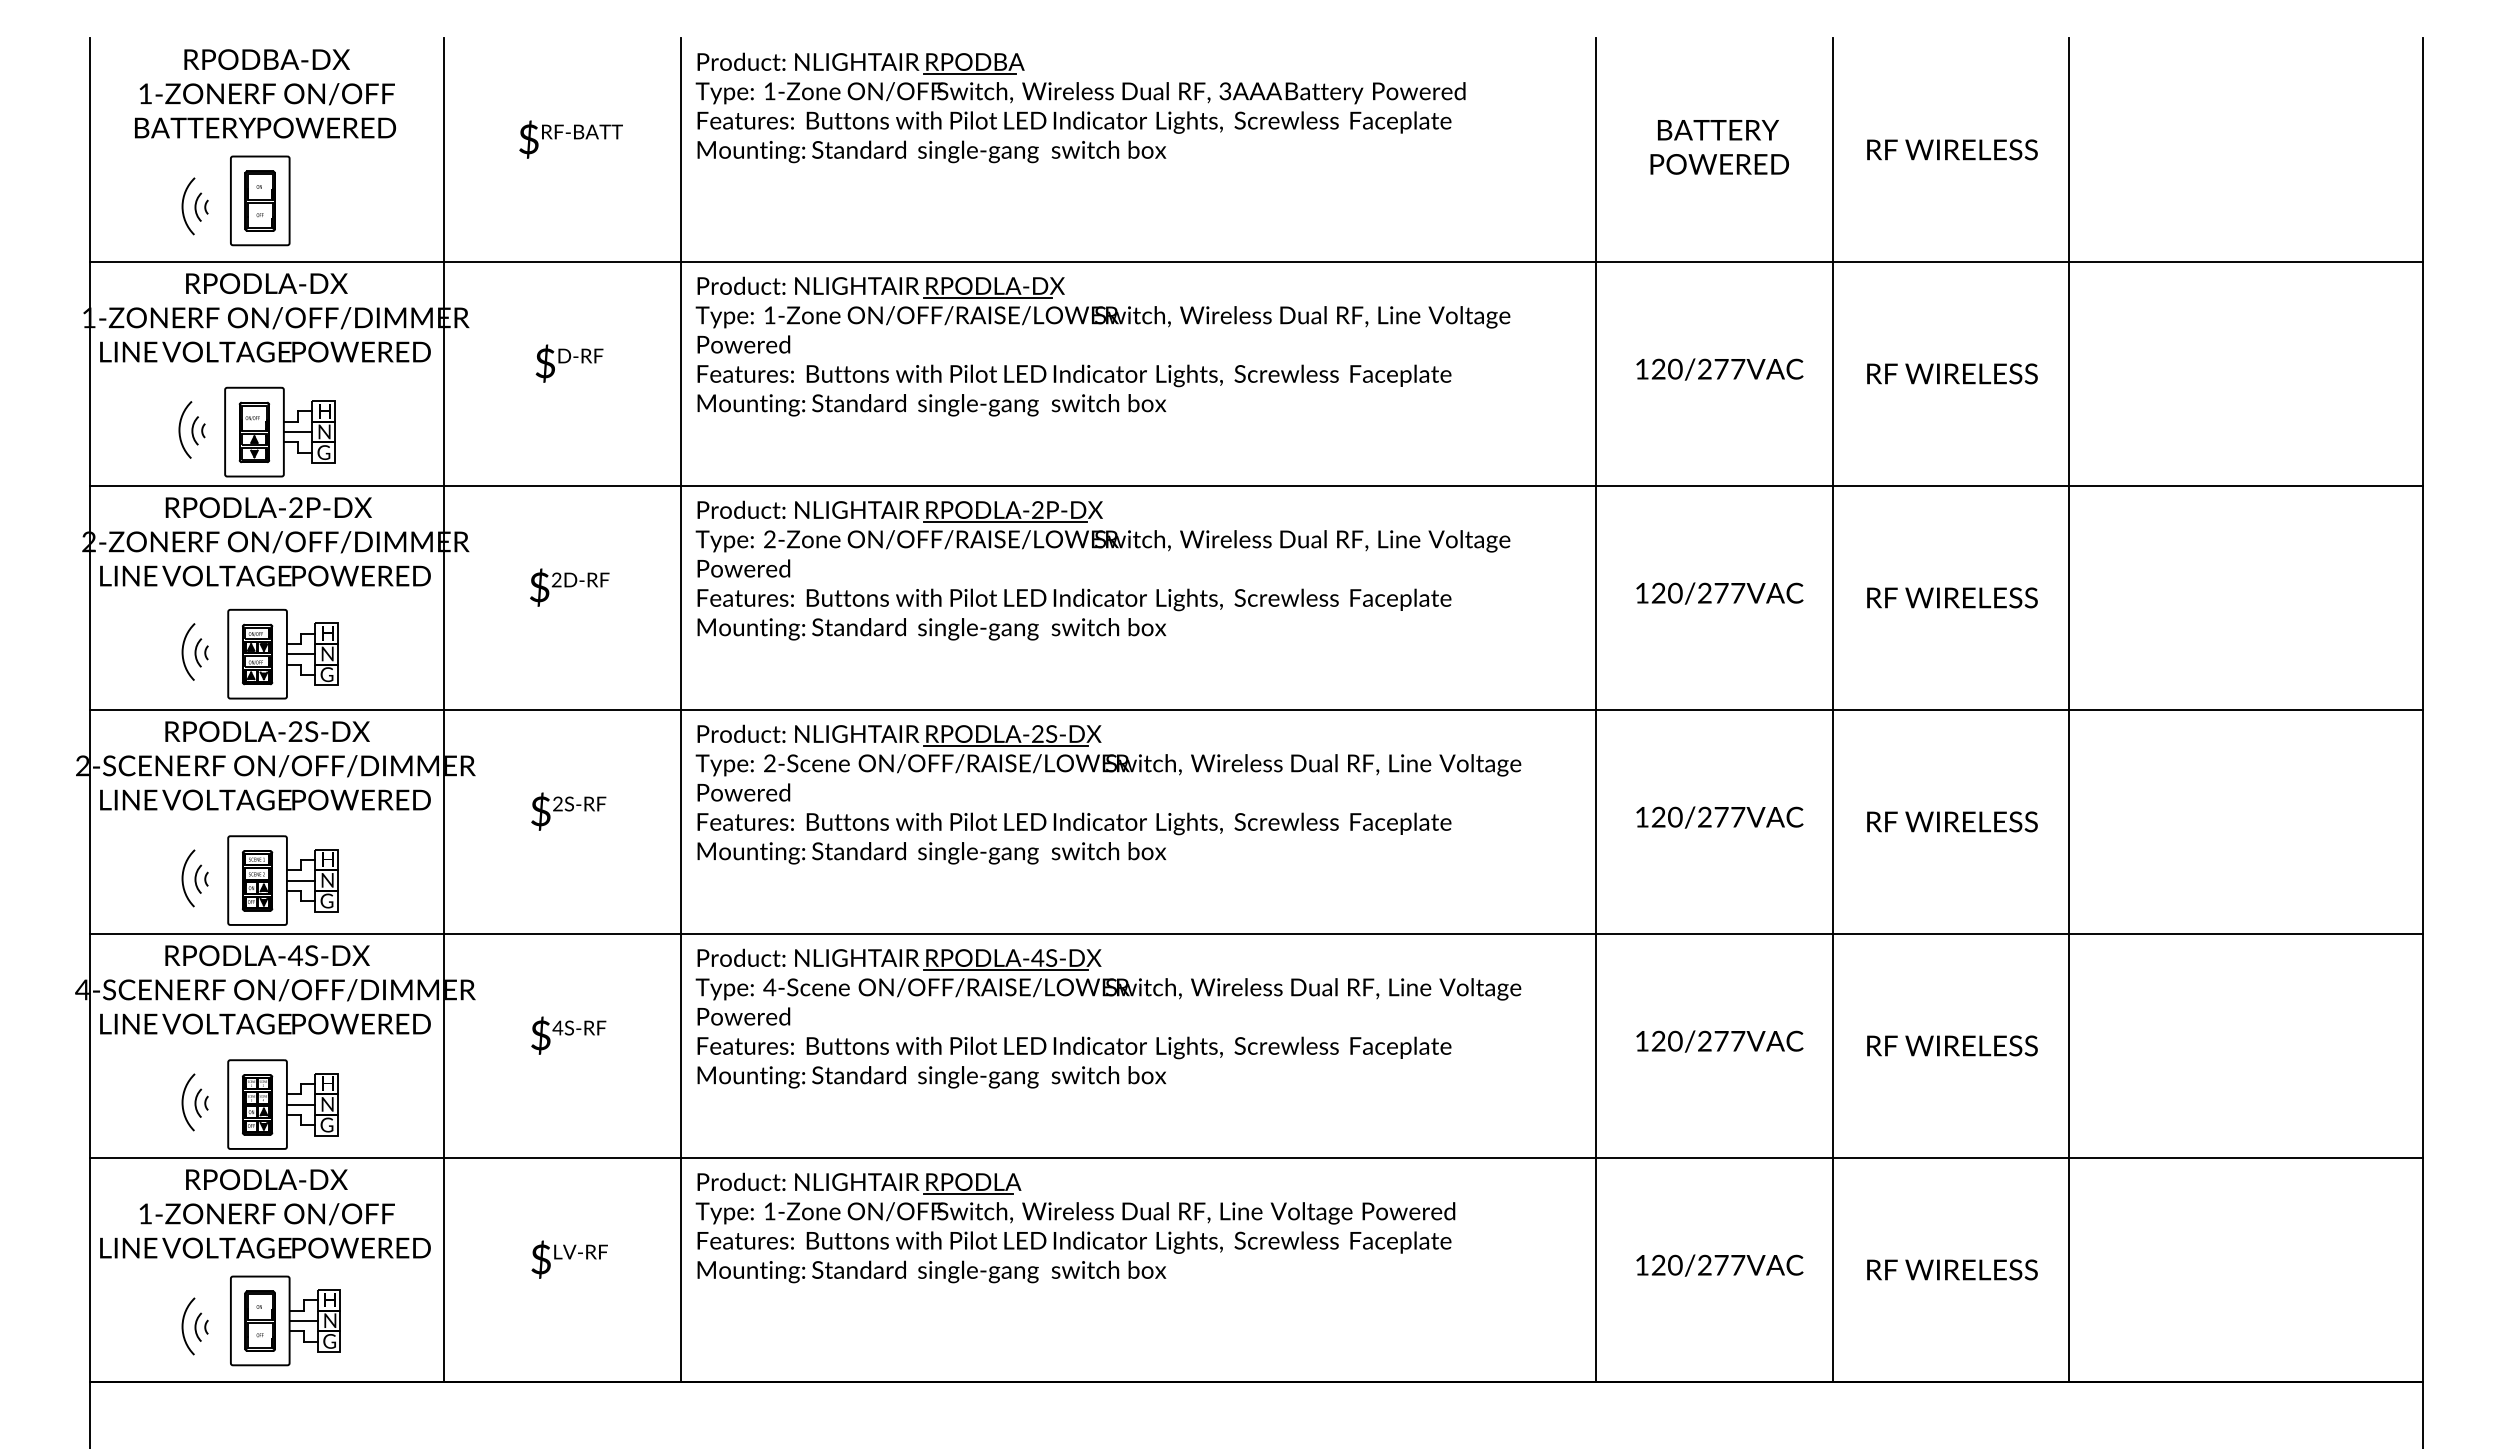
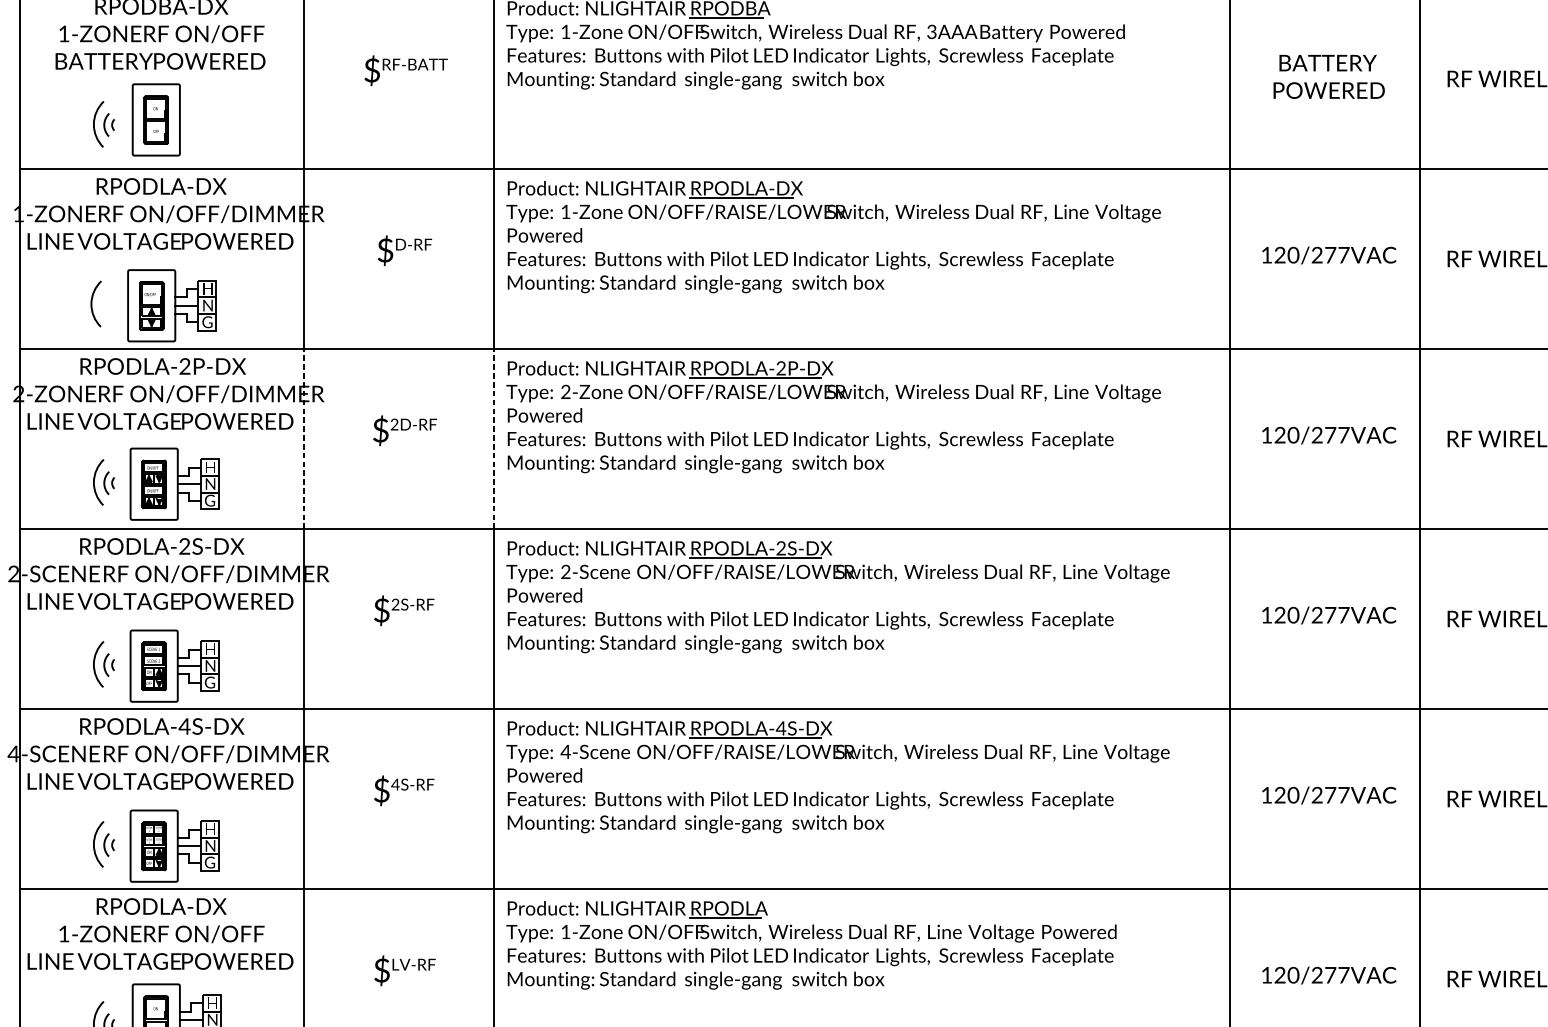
part: (198, 430) -> (106, 304), removed
line: (444, 598) -> (304, 439), solid -> dashed
line: (680, 598) -> (494, 439), solid -> dashed

